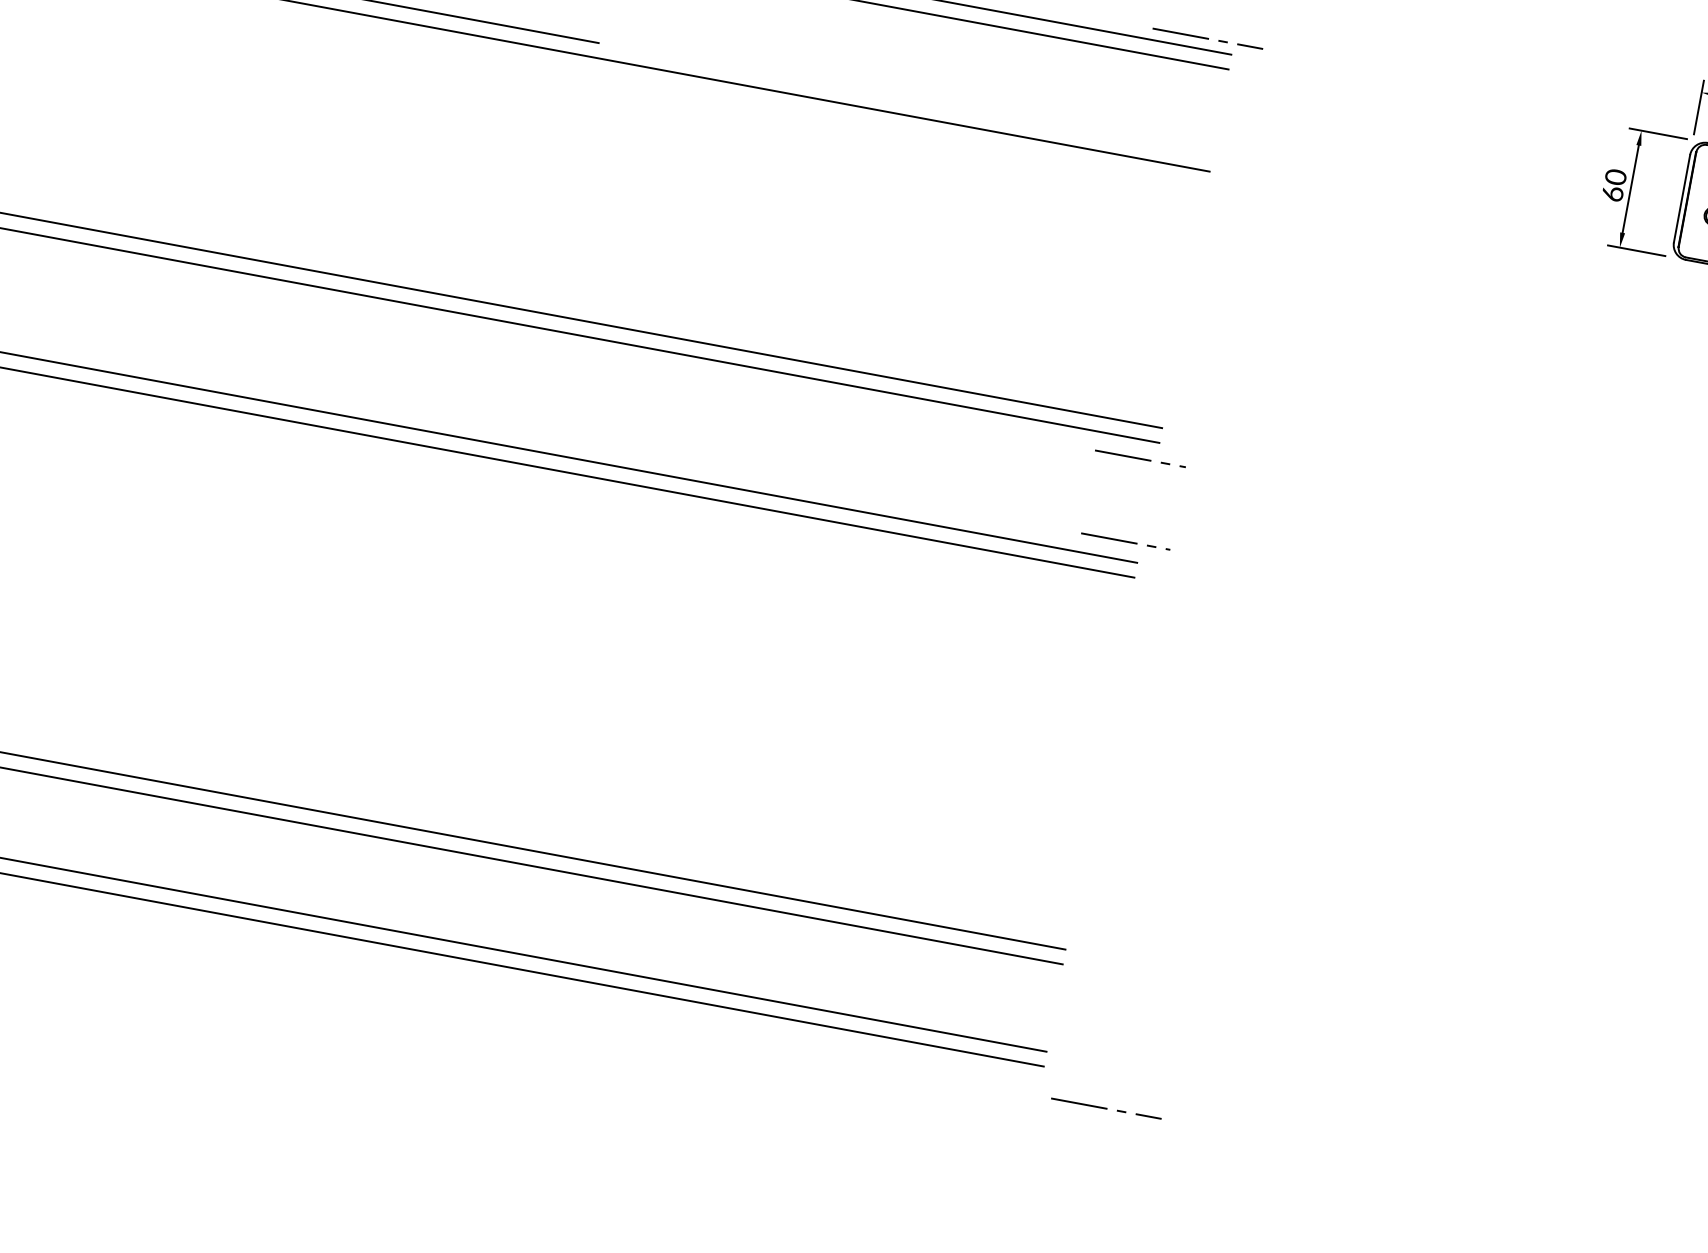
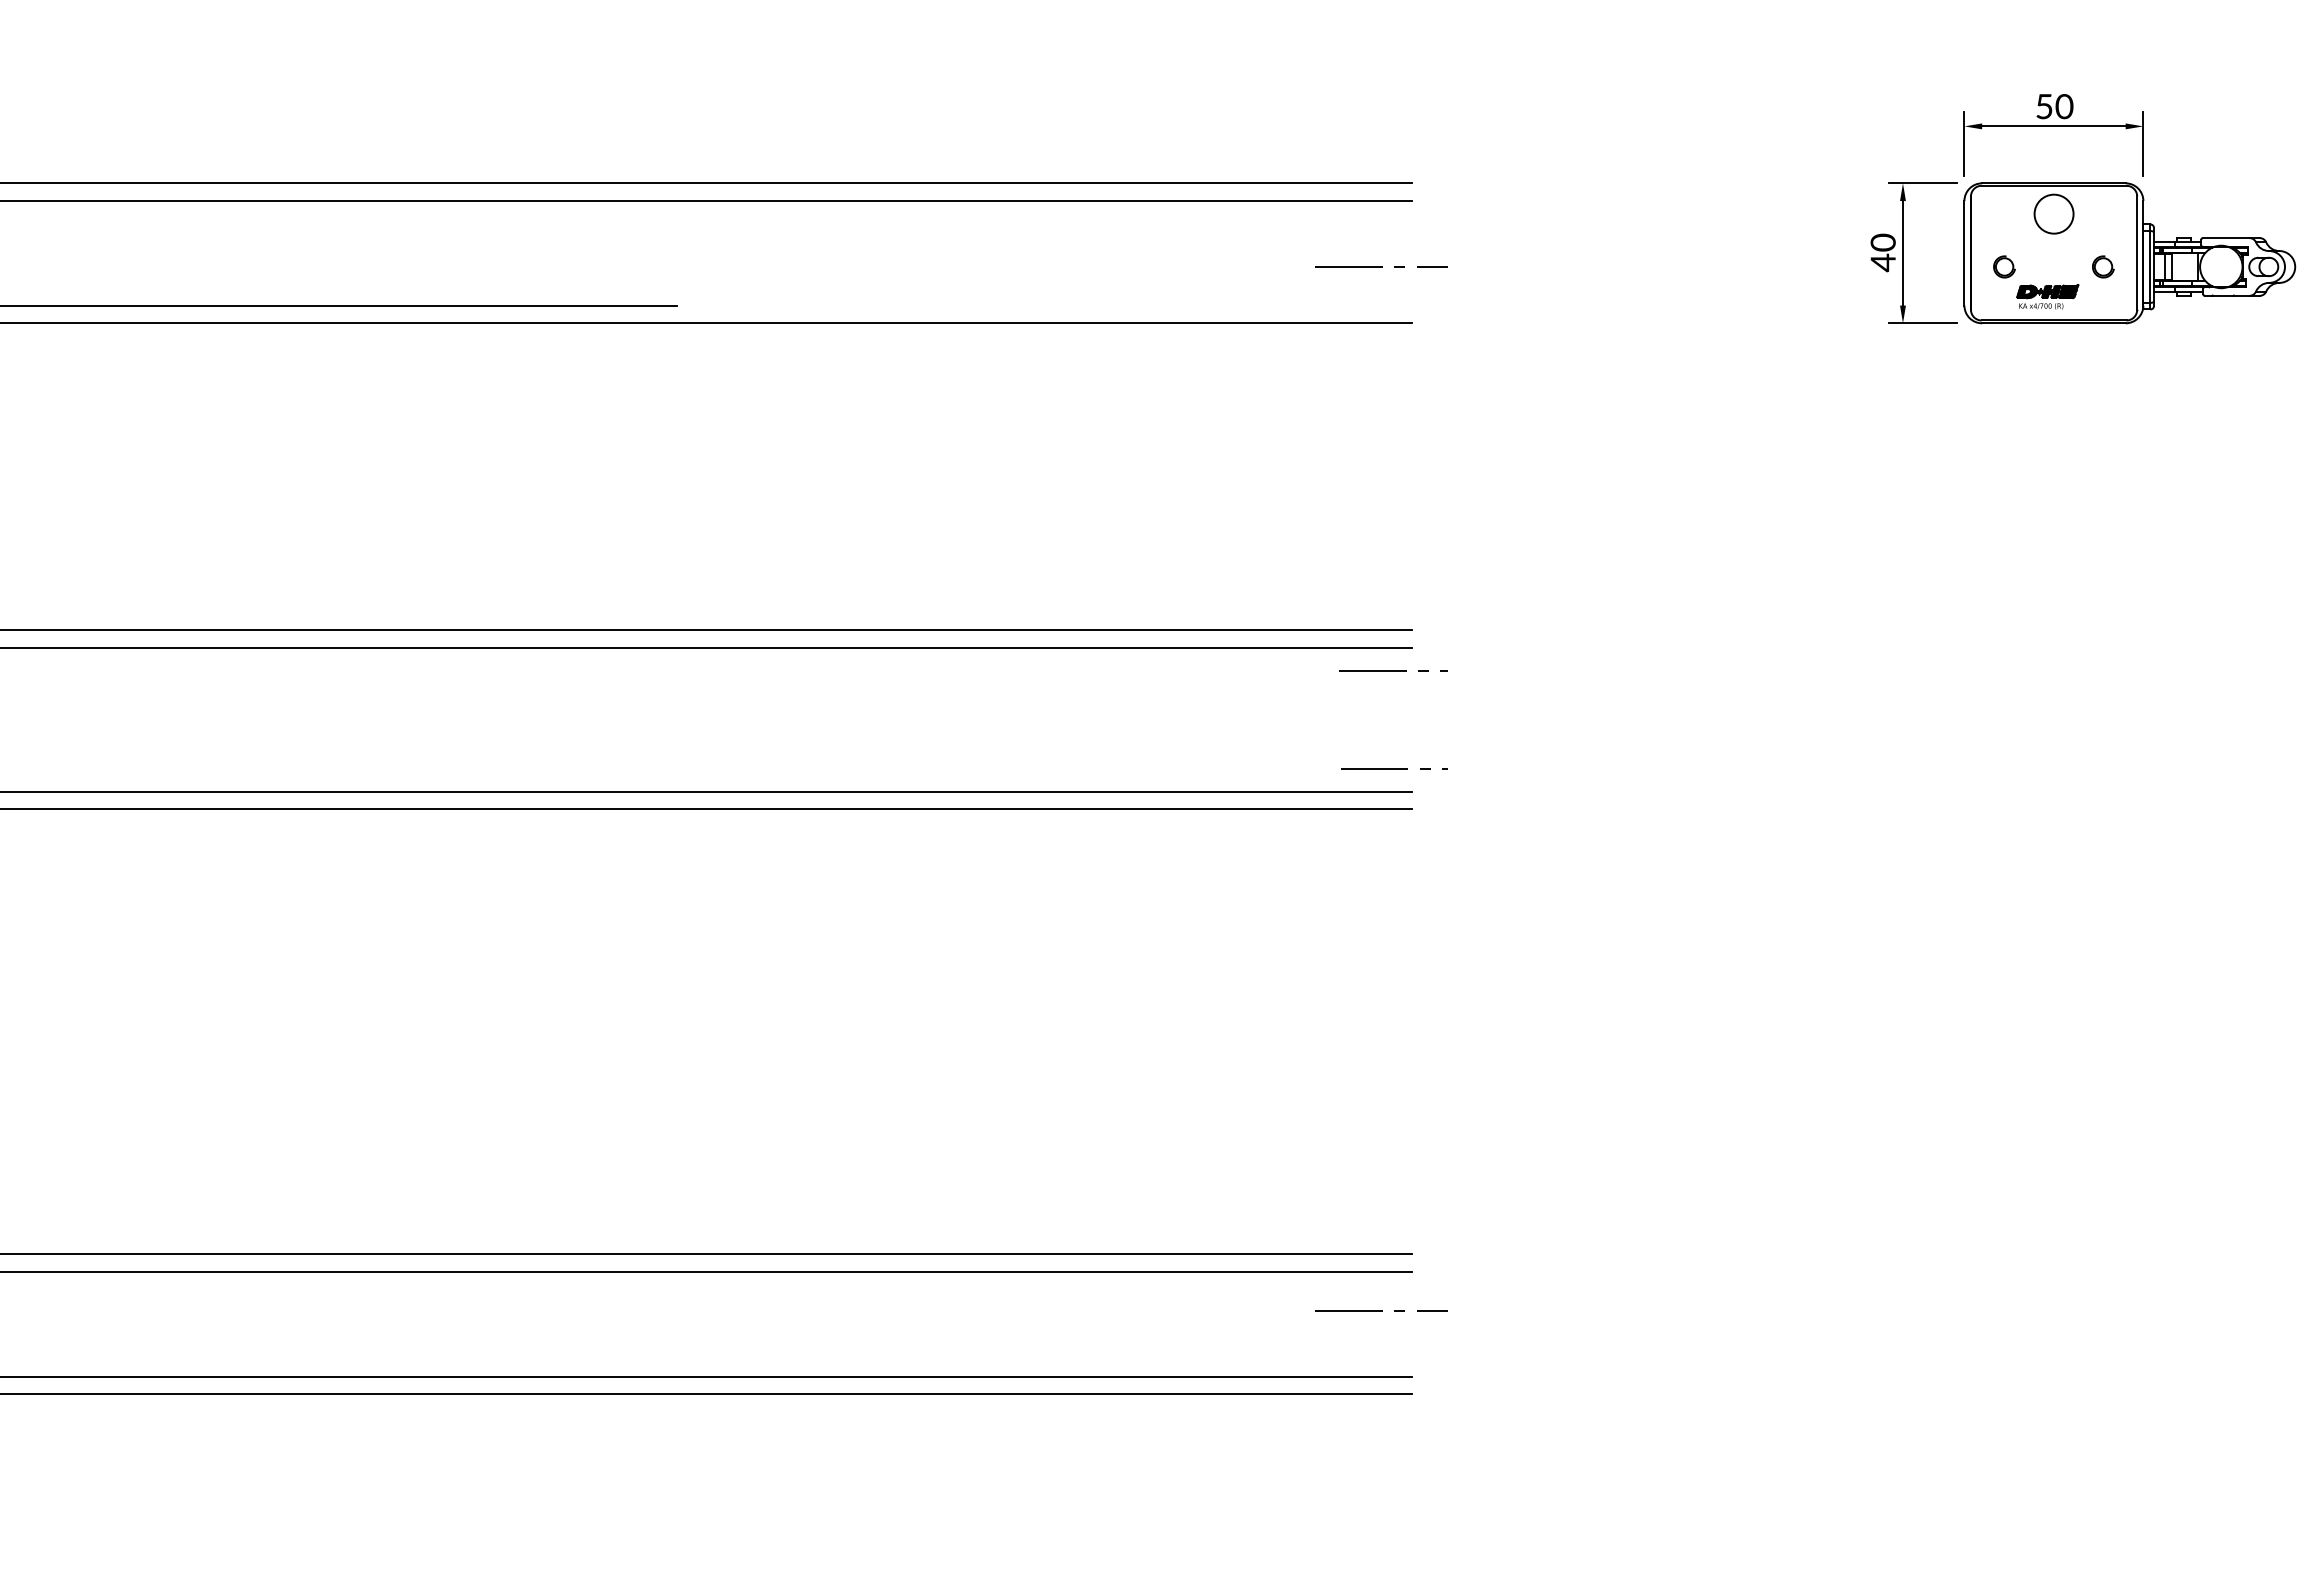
line: (1208, 38) -> (1381, 266), moved
text: (1613, 193) -> (1883, 262), 60 -> 40
line: (1106, 1108) -> (1381, 1310), moved

